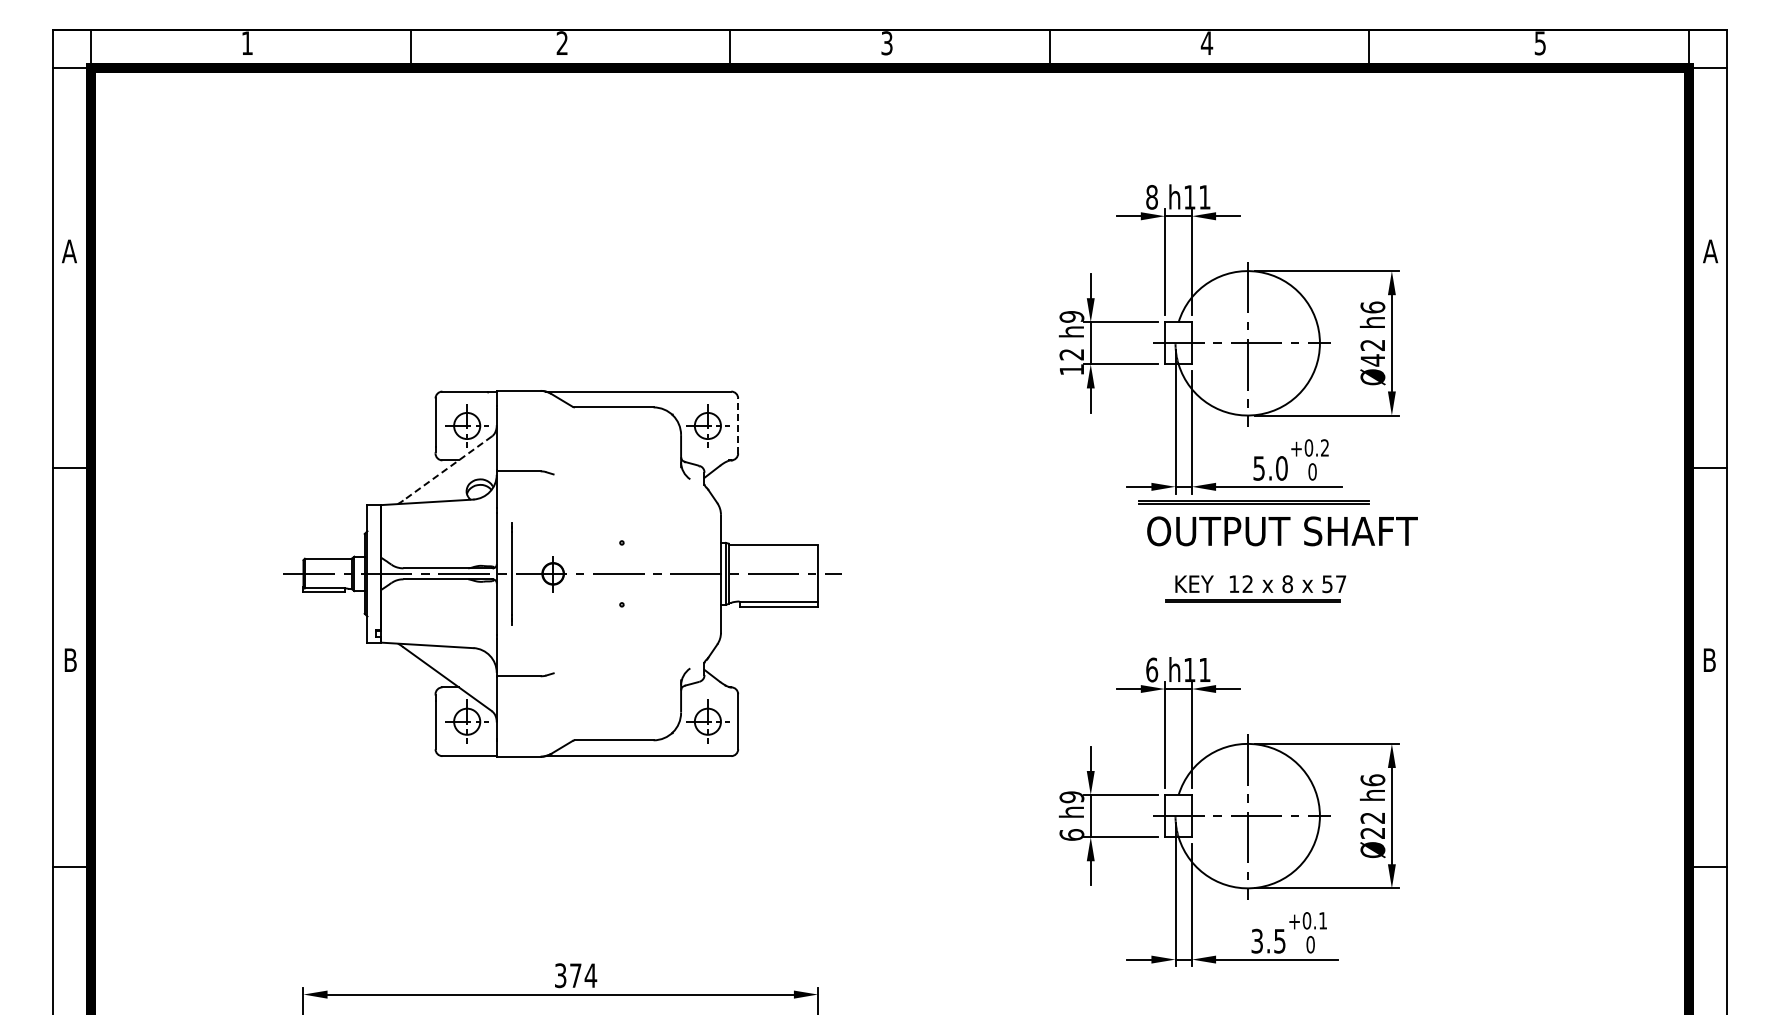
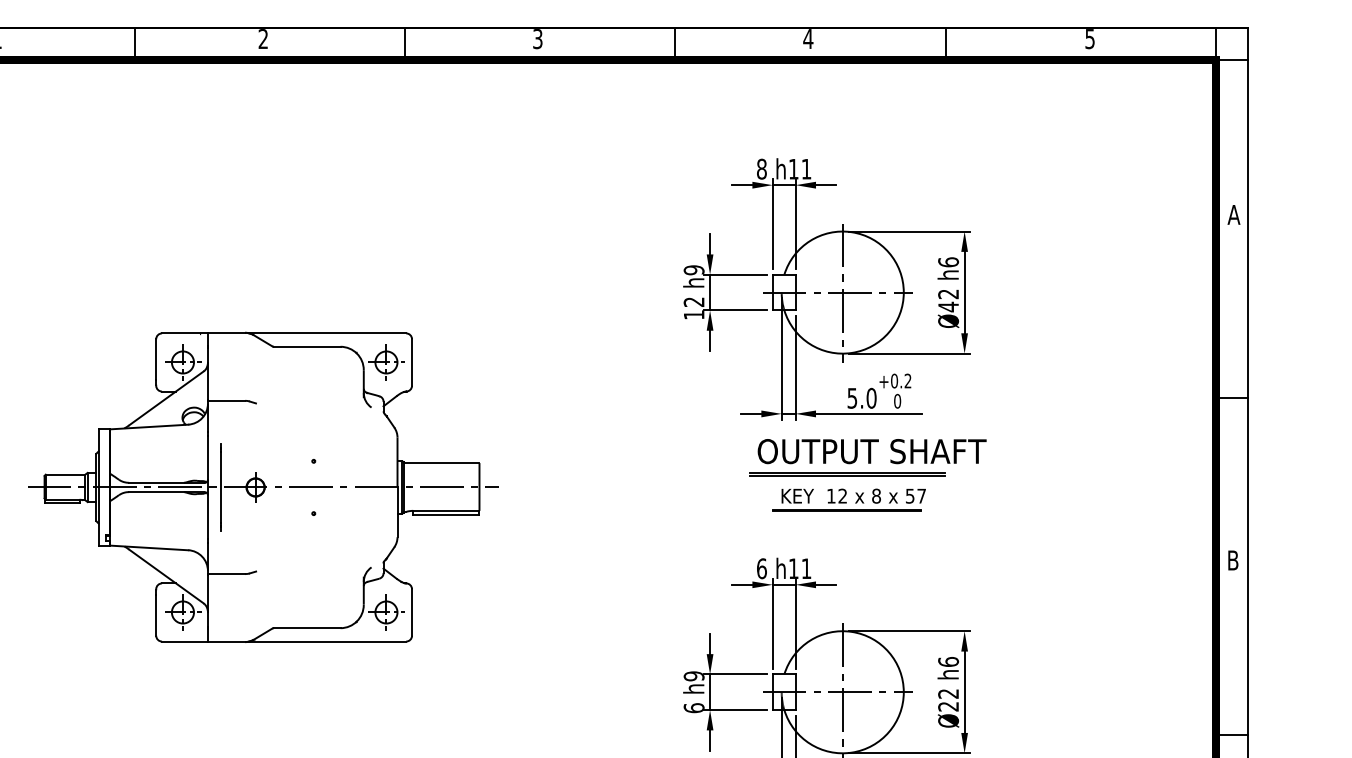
line: (738, 426) -> (412, 362), dashed -> solid
line: (447, 468) -> (166, 398), dashed -> solid
line: (1253, 501) -> (847, 473), moved

